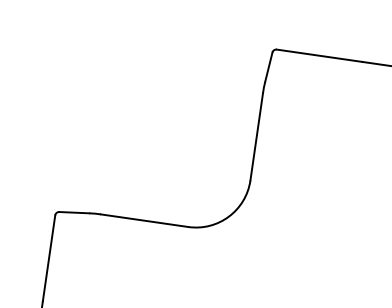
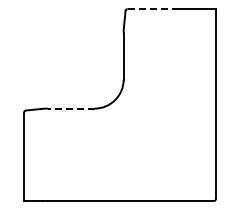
line: (319, 56) -> (150, 9), solid -> dashed
line: (143, 220) -> (70, 108), solid -> dashed

